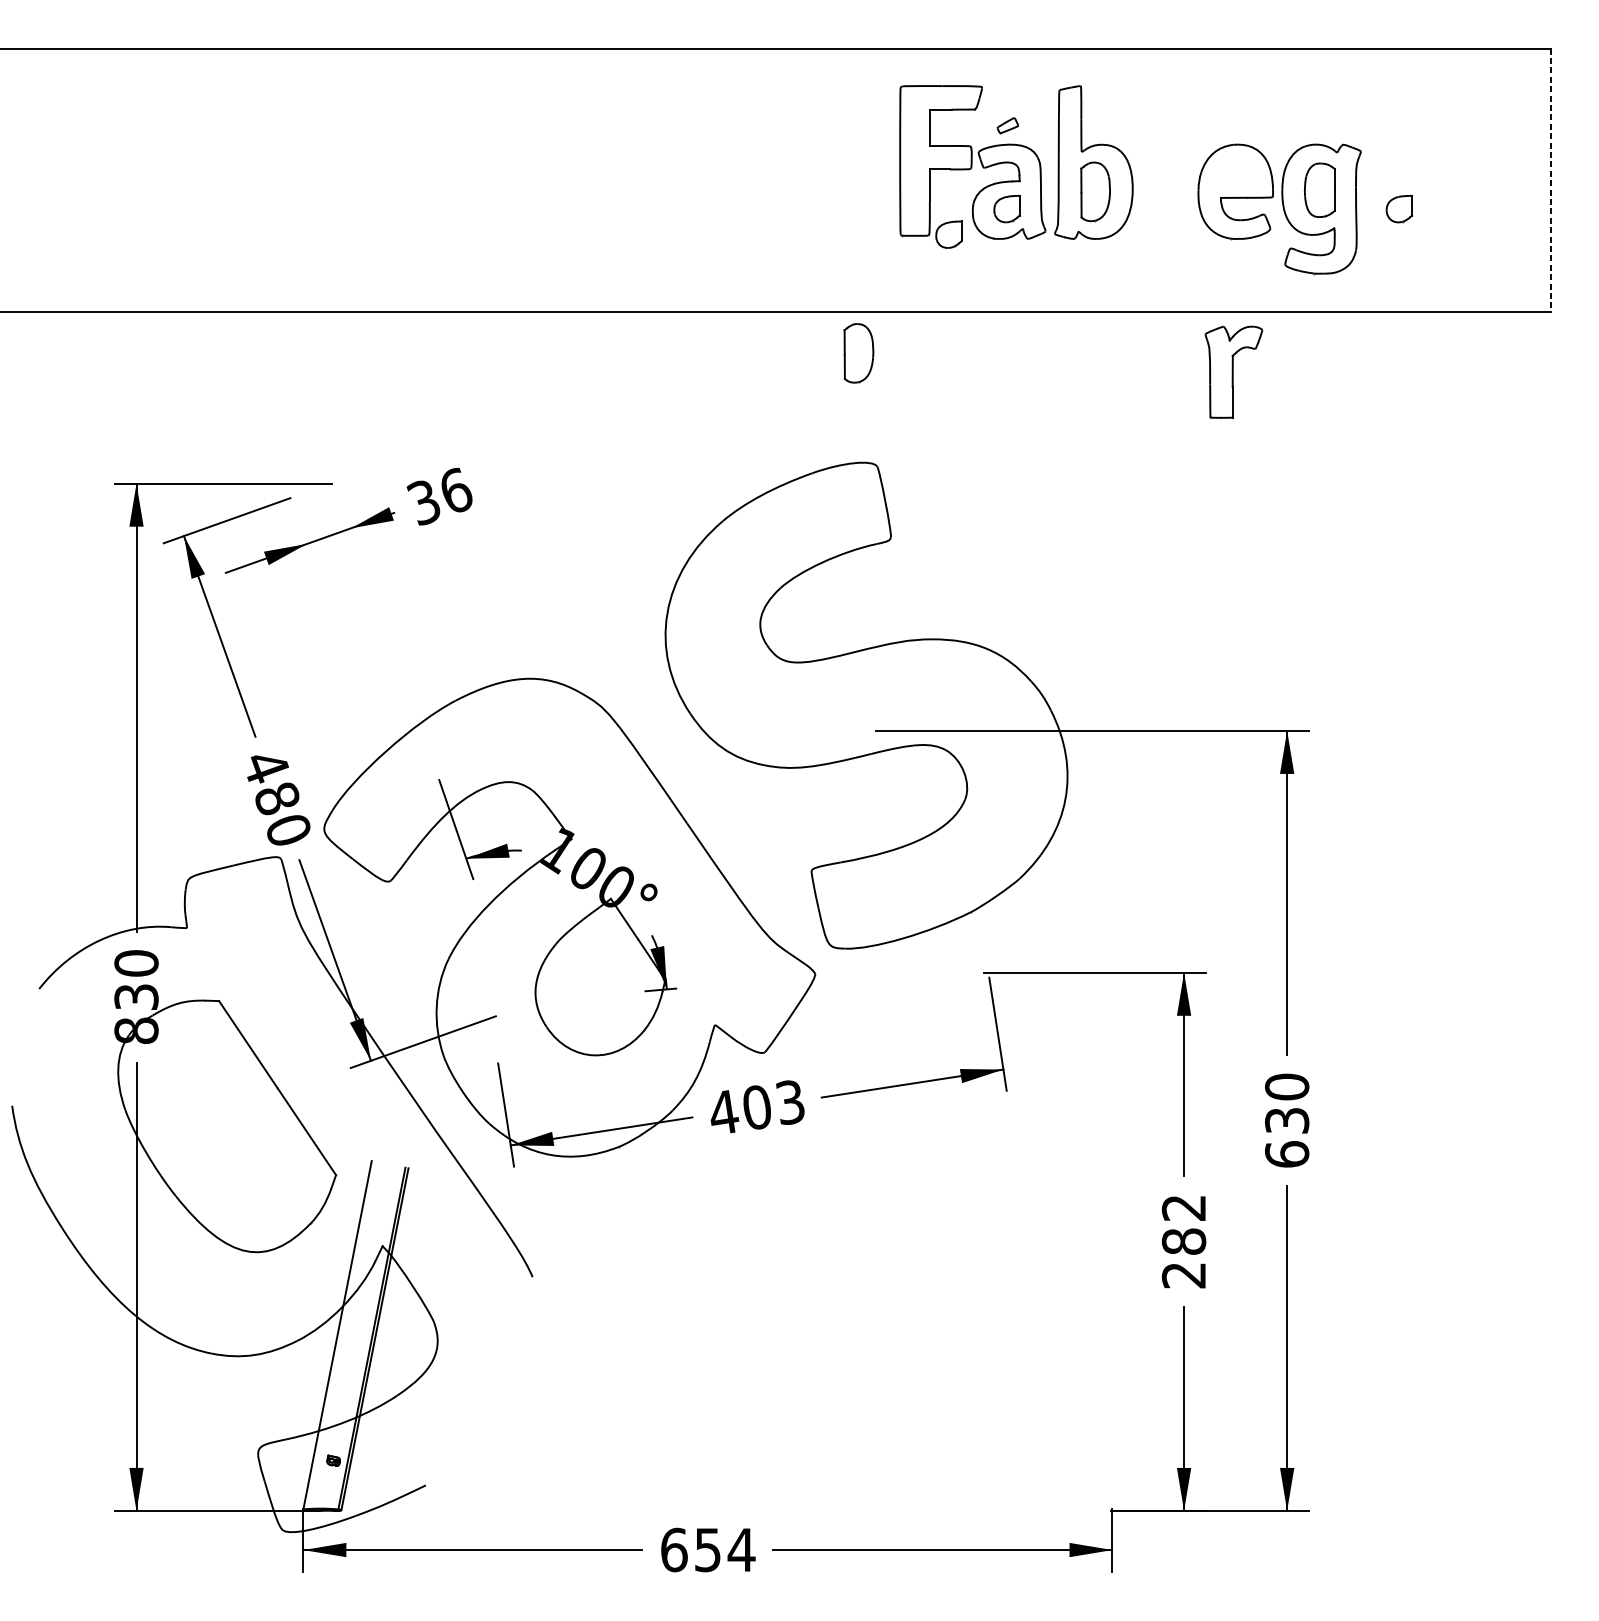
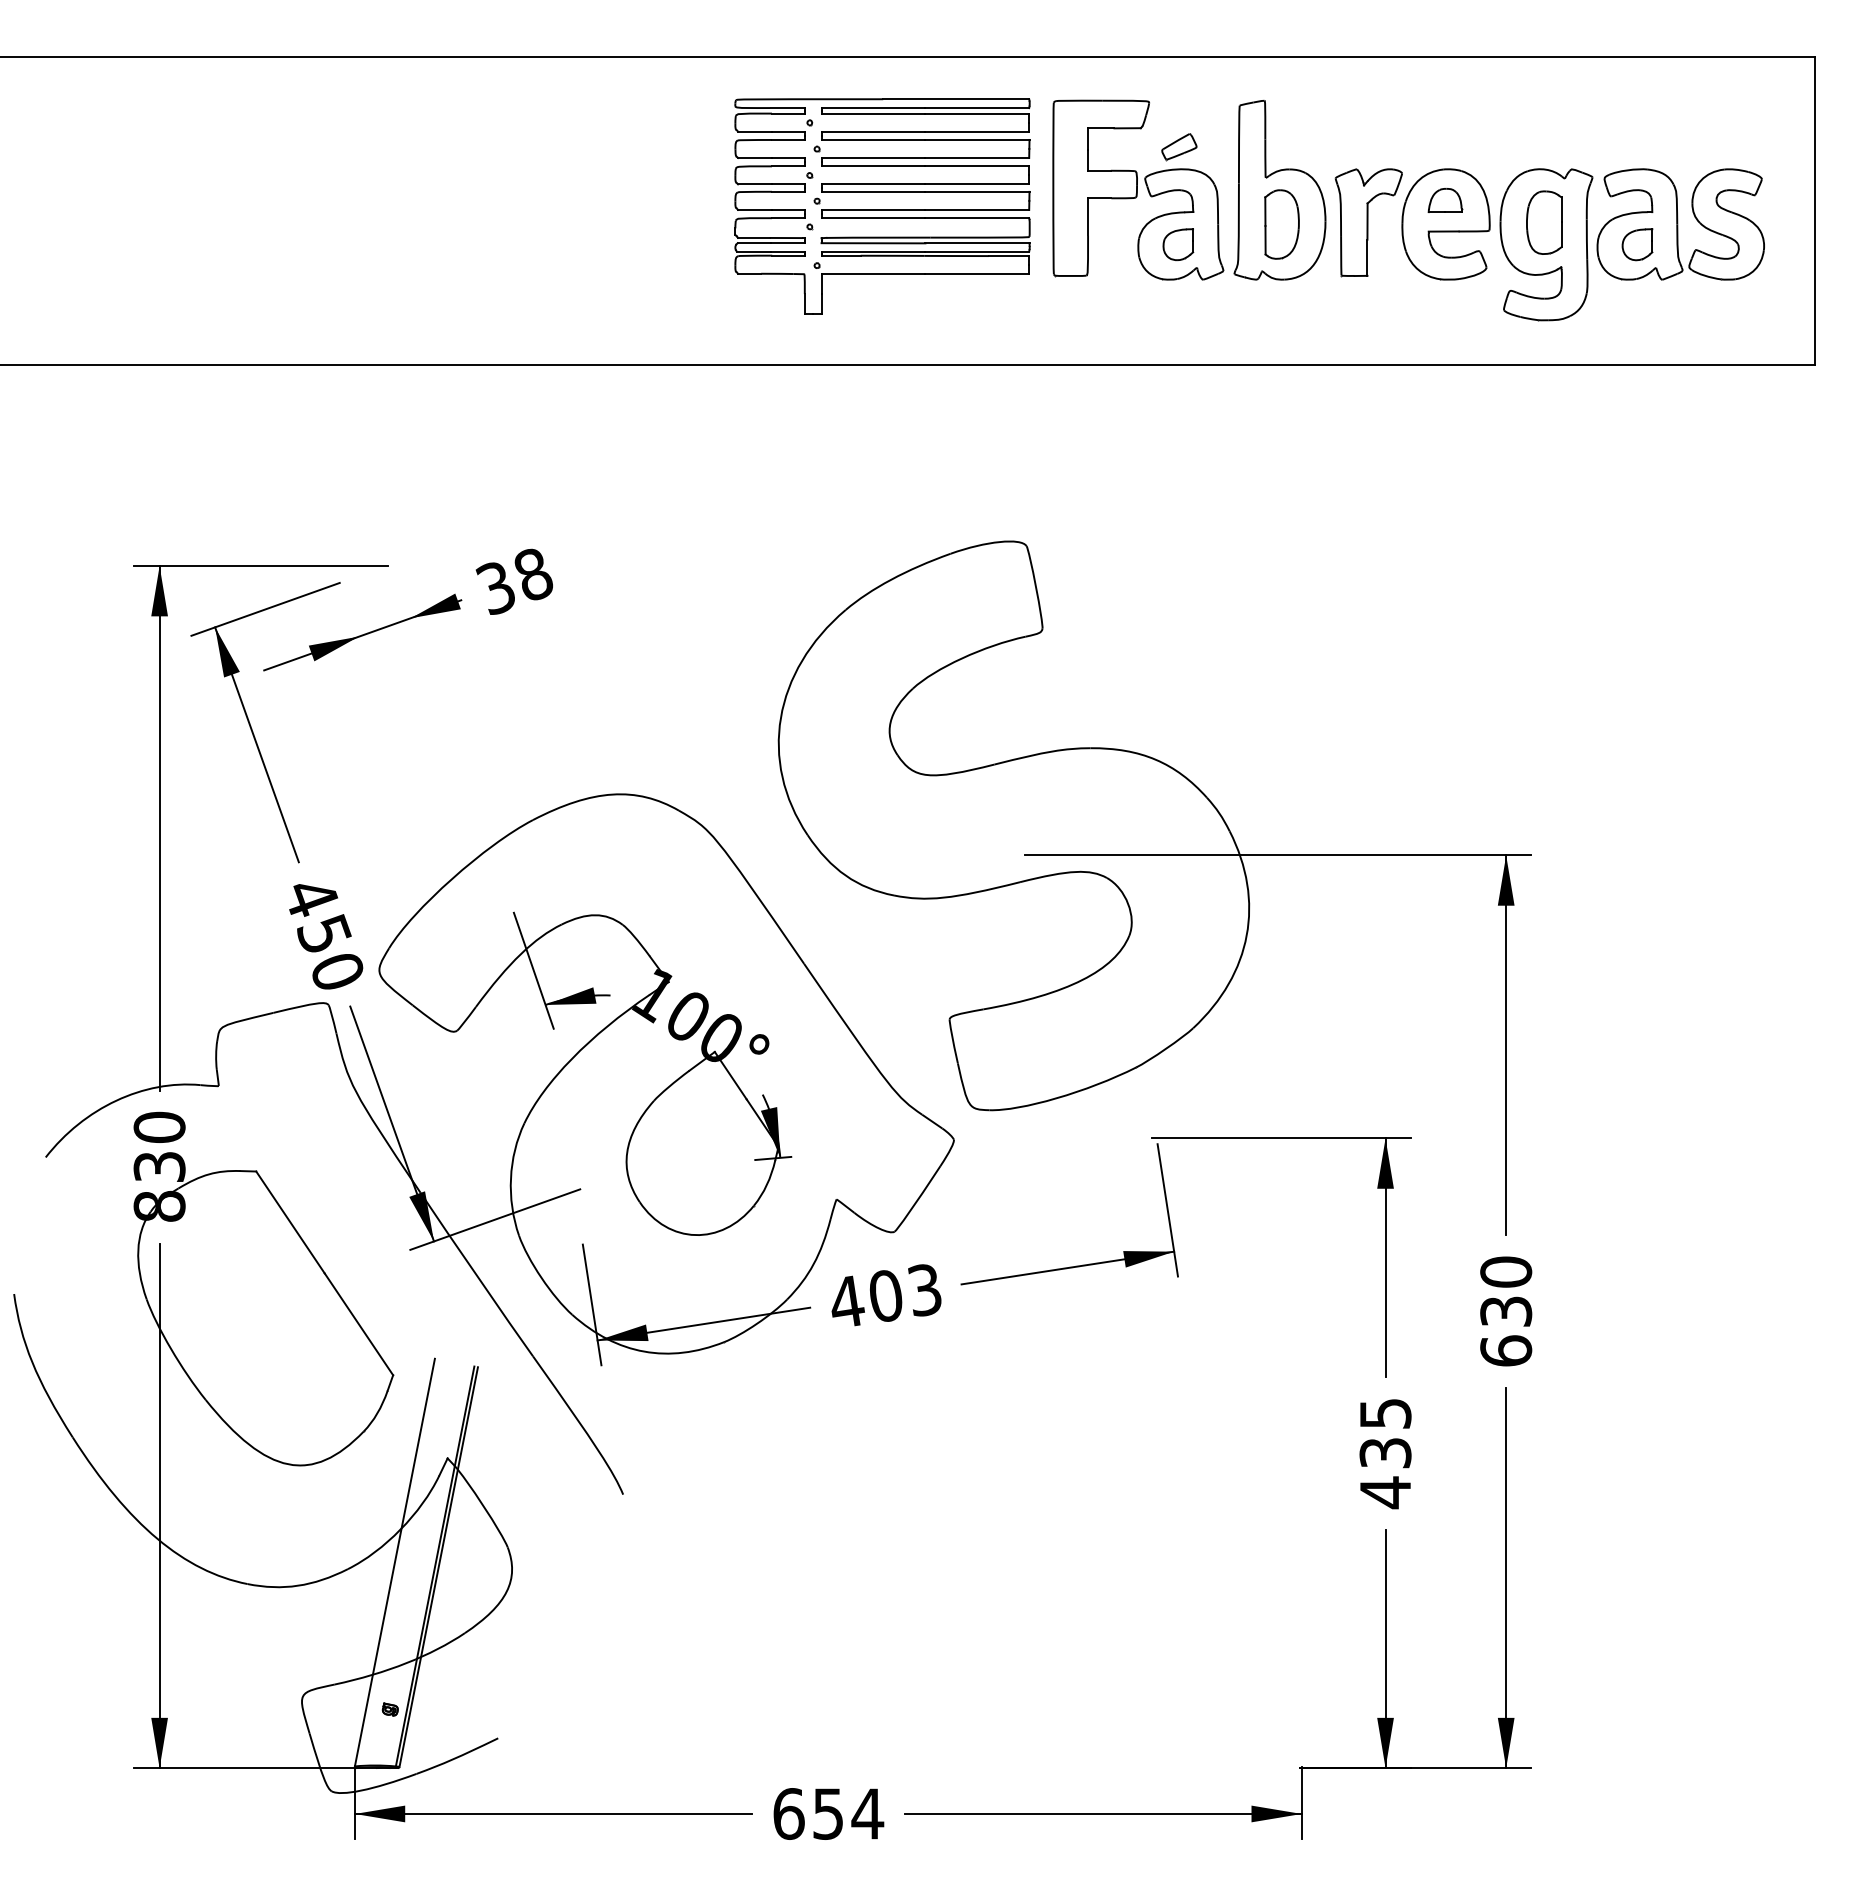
part: (1007, 126) -> (1179, 147), size x1.43
part: (1235, 171) -> (1445, 200), added
part: (754, 176) -> (882, 206), added
line: (1550, 179) -> (1814, 210), dashed -> solid
part: (1436, 191) -> (1680, 224), added
part: (949, 234) -> (1110, 274), removed
part: (858, 353) -> (1004, 413), removed
part: (1233, 372) -> (1368, 222), moved
text: (455, 490) -> (533, 573), 36 -> 38
text: (277, 797) -> (324, 933), 480 -> 450
text: (1184, 1242) -> (1385, 1454), 282 -> 435

